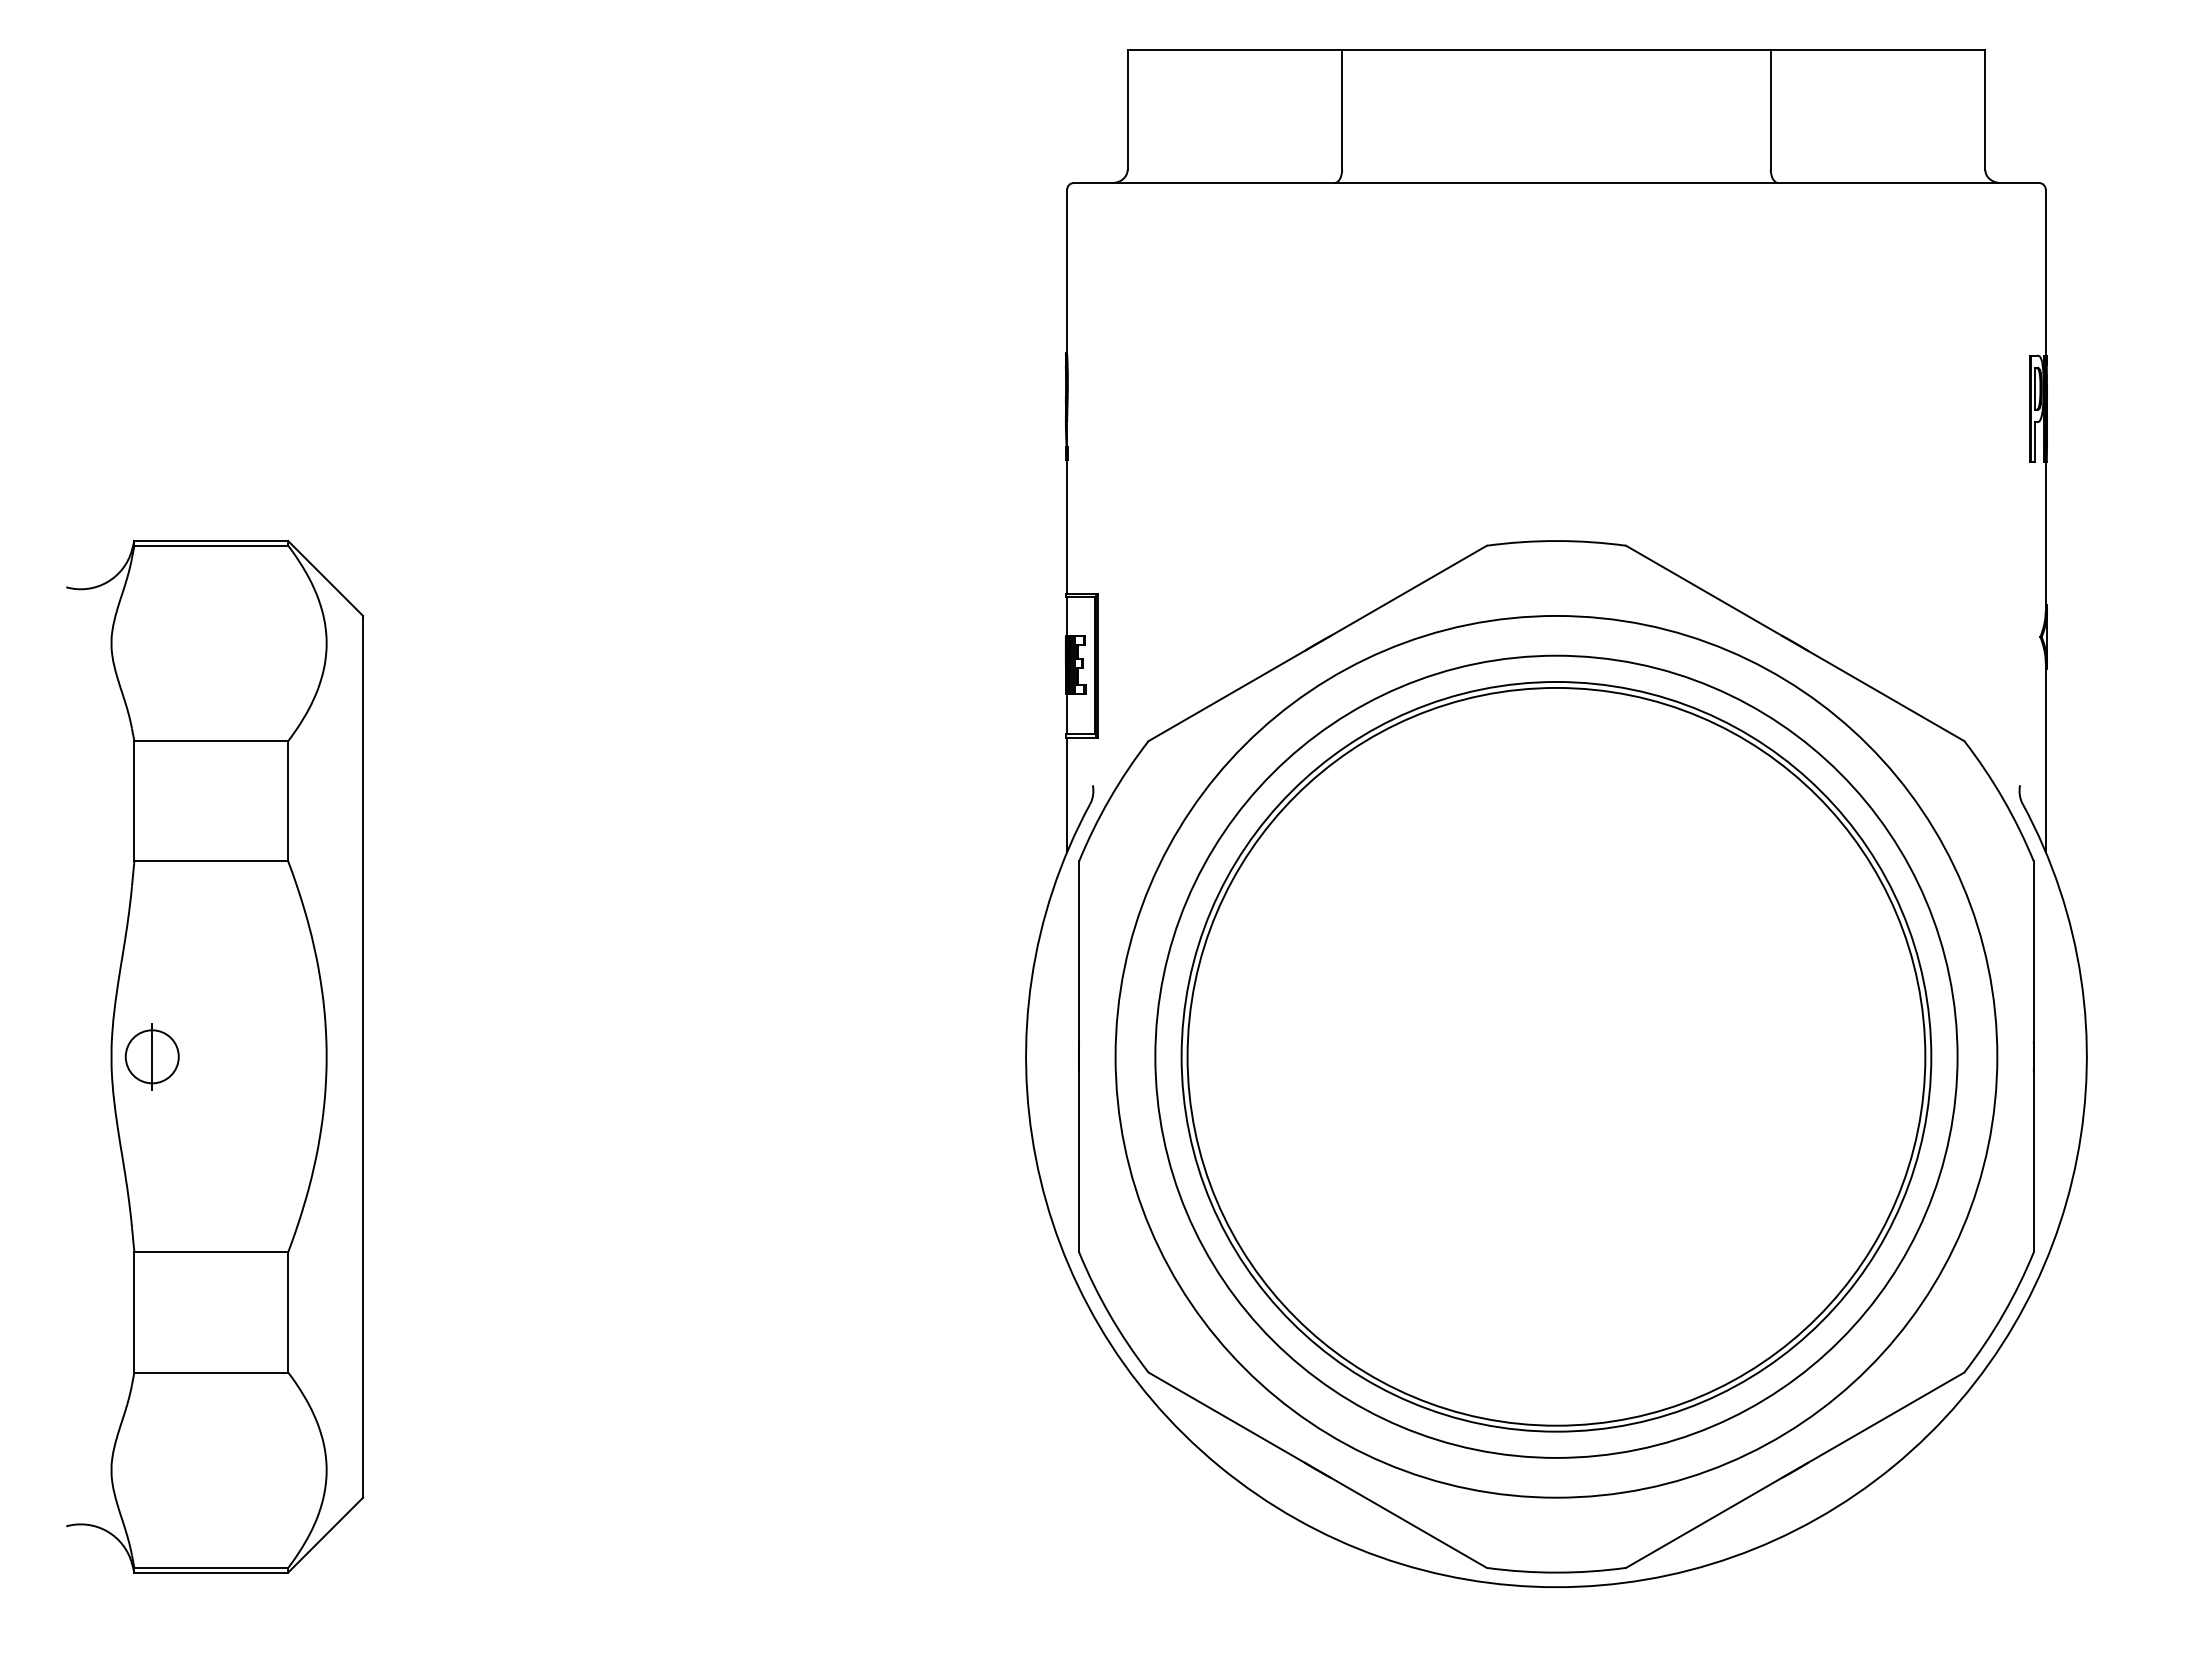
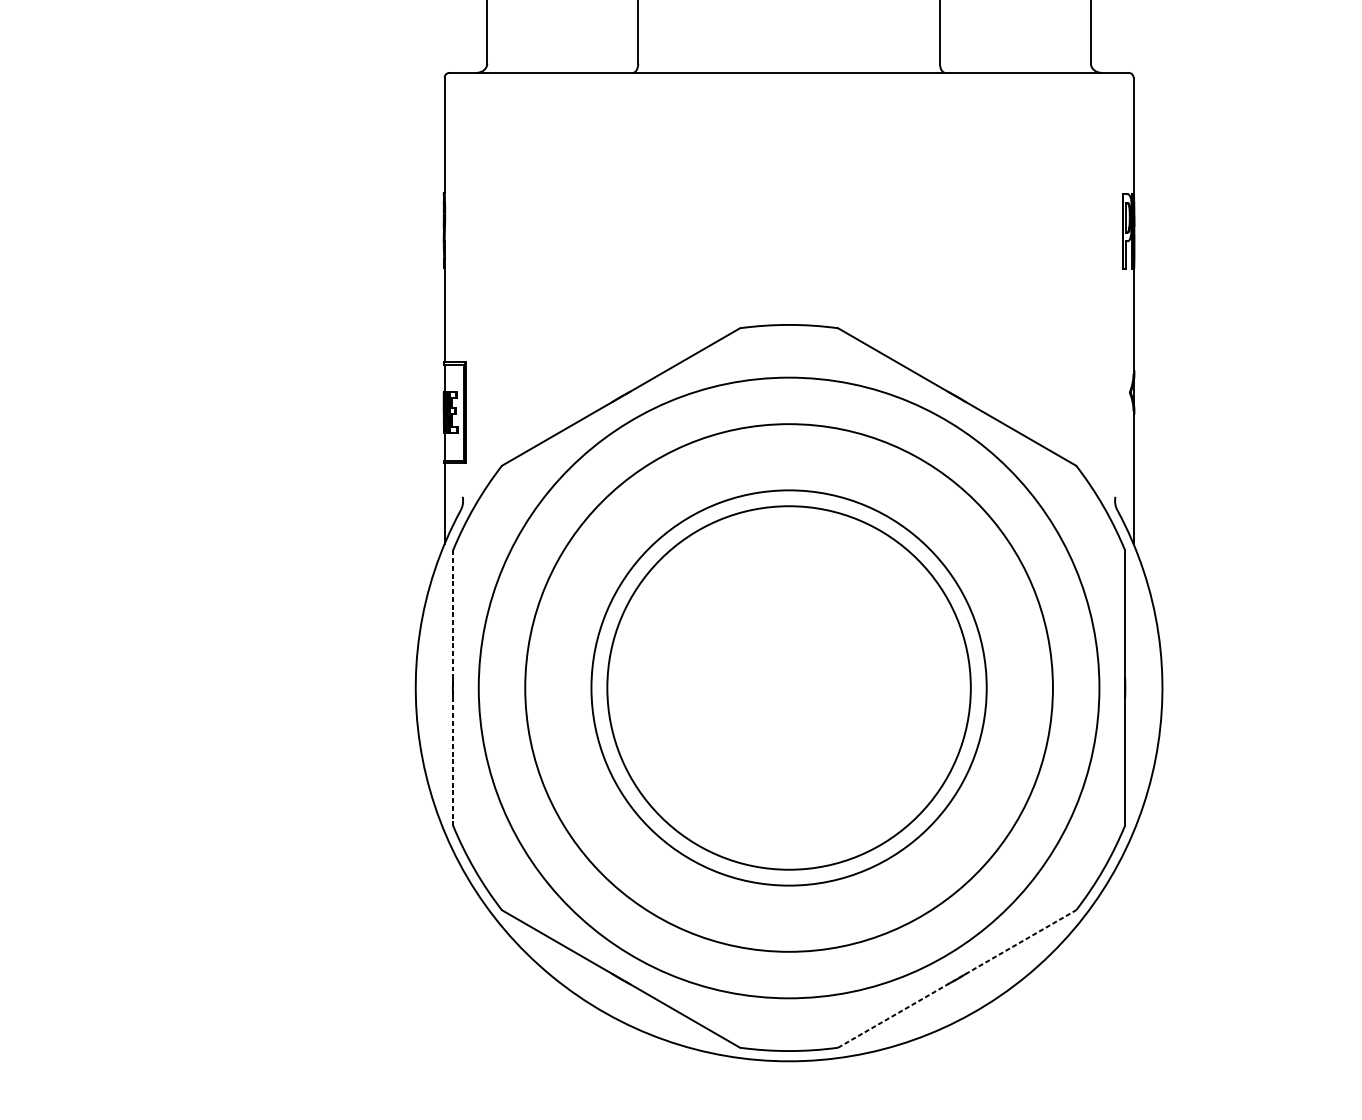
circle: (1556, 1056) -> (789, 687), size x0.7
circle: (1556, 1056) -> (789, 687), size x0.7
line: (1079, 1057) -> (453, 688), solid -> dashed
line: (1795, 1470) -> (957, 979), solid -> dashed

